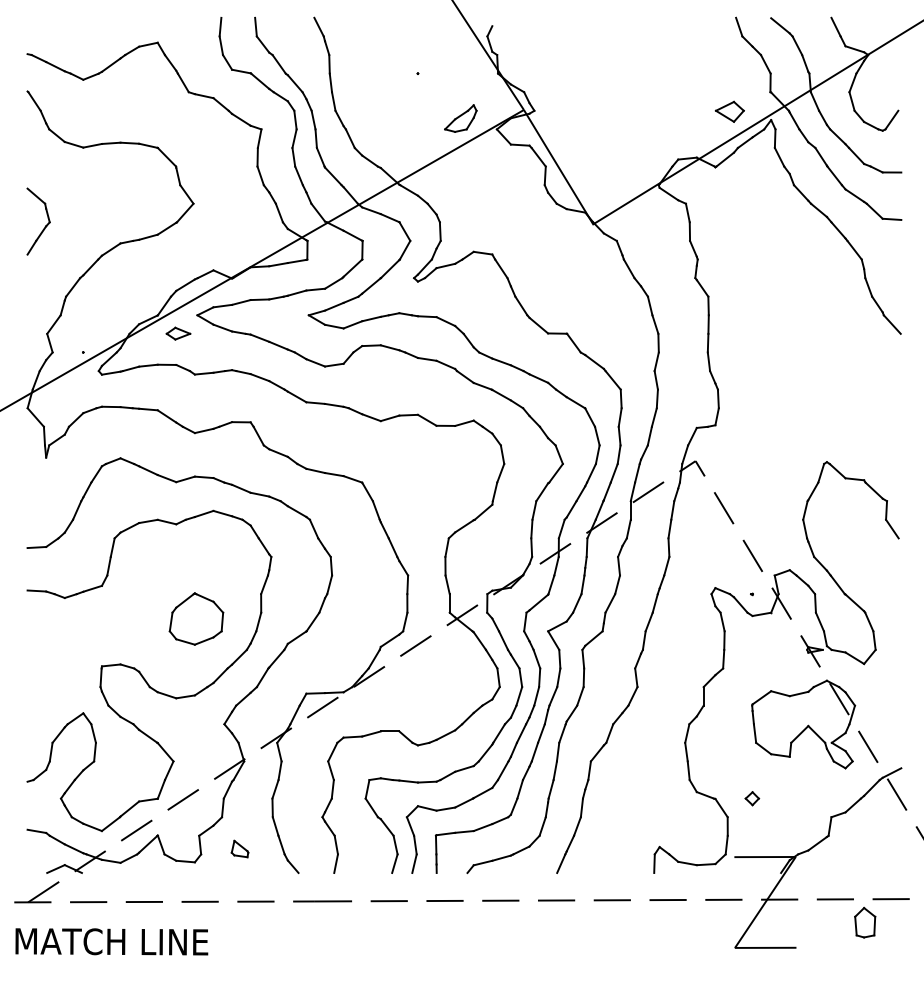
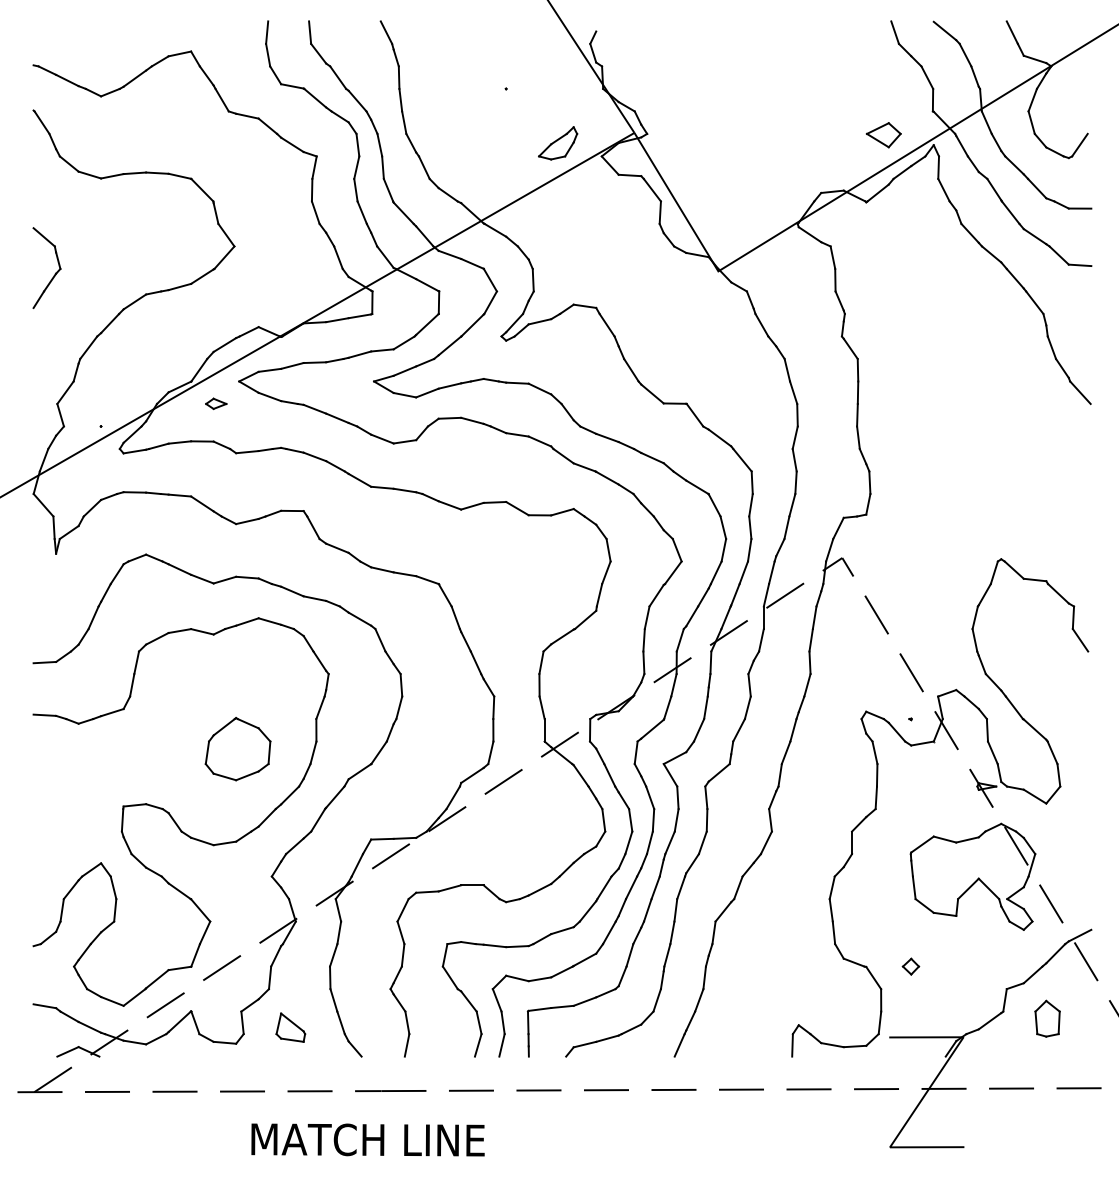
part: (178, 333) -> (216, 403), size x0.71
part: (239, 848) -> (290, 1026), size x1.43
part: (865, 922) -> (1047, 1018), moved
text: (111, 941) -> (367, 1139), moved

